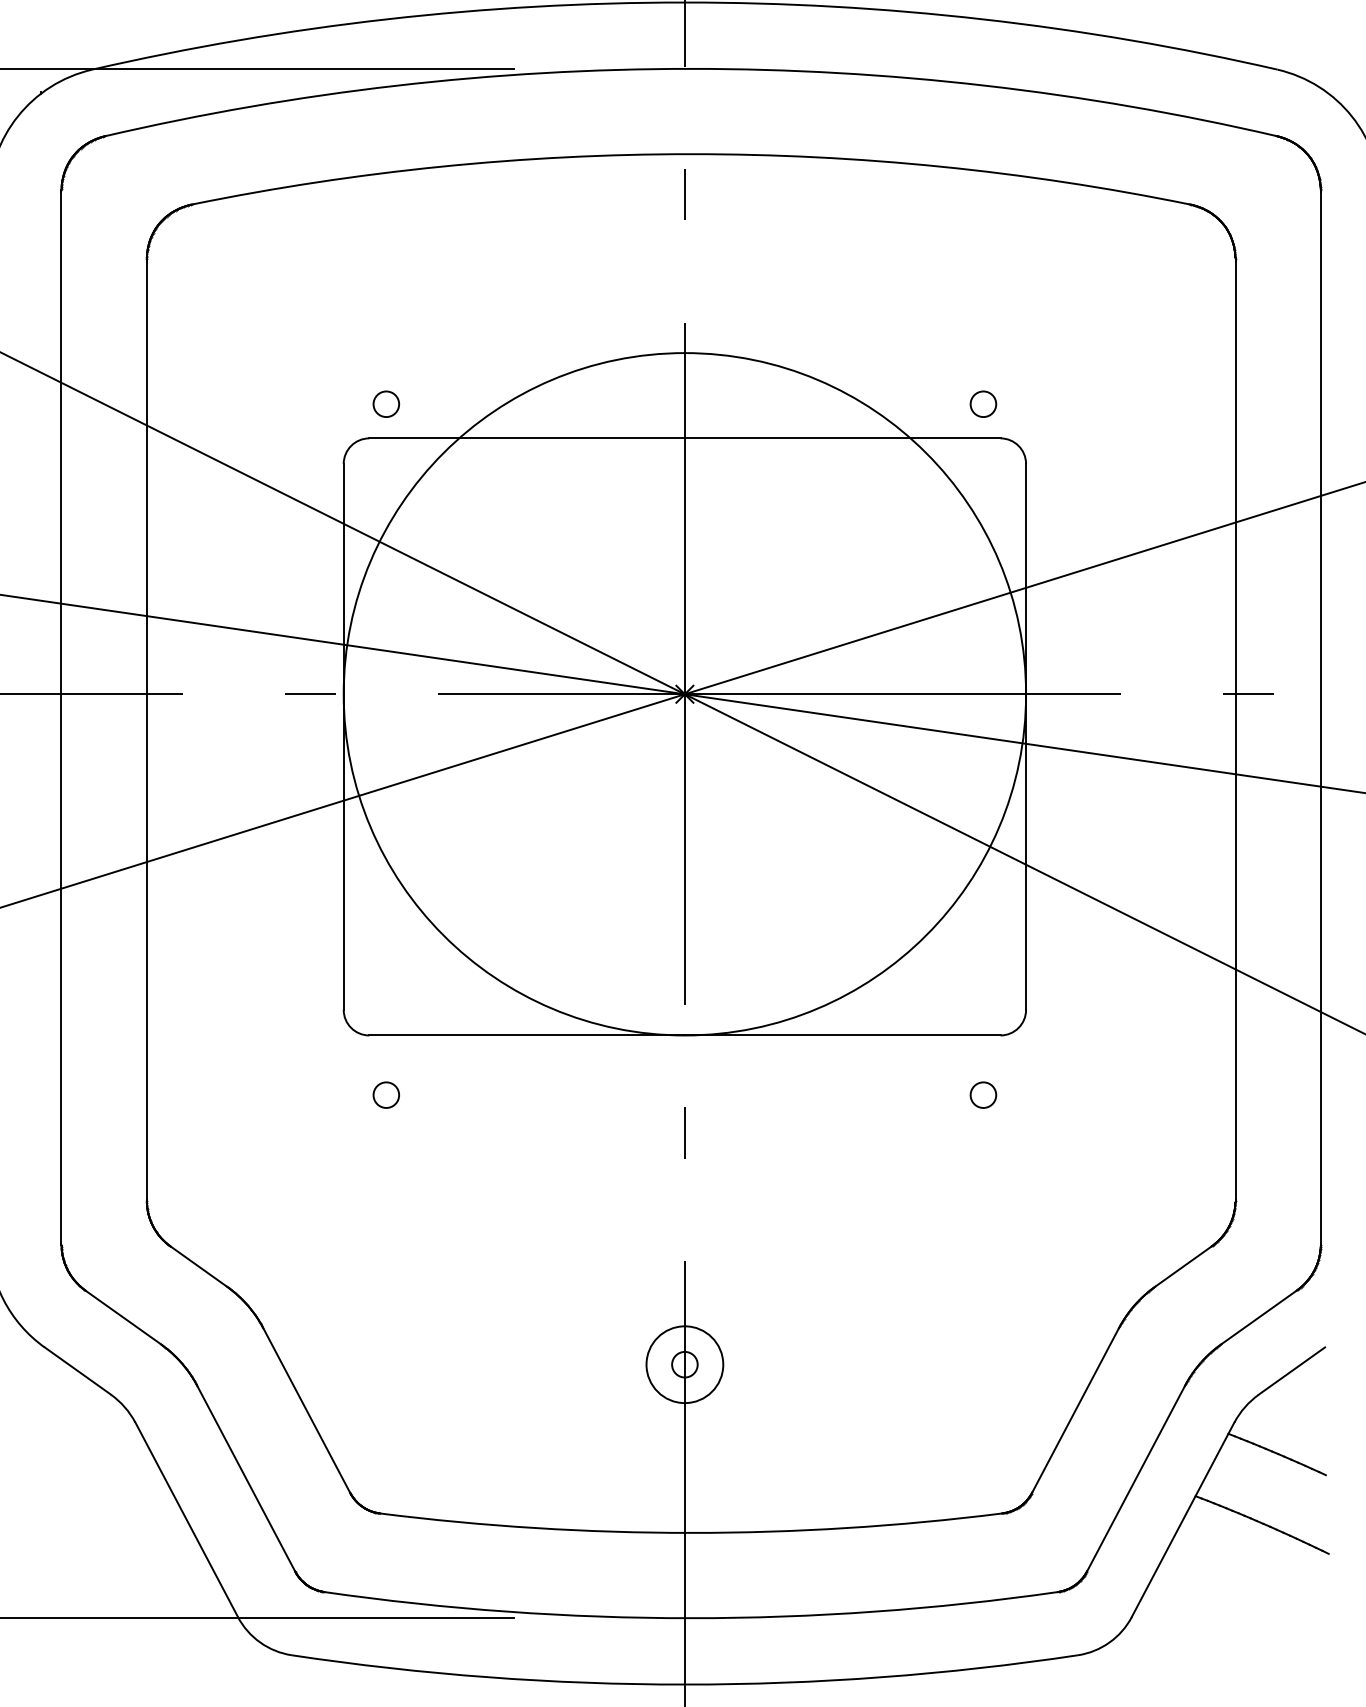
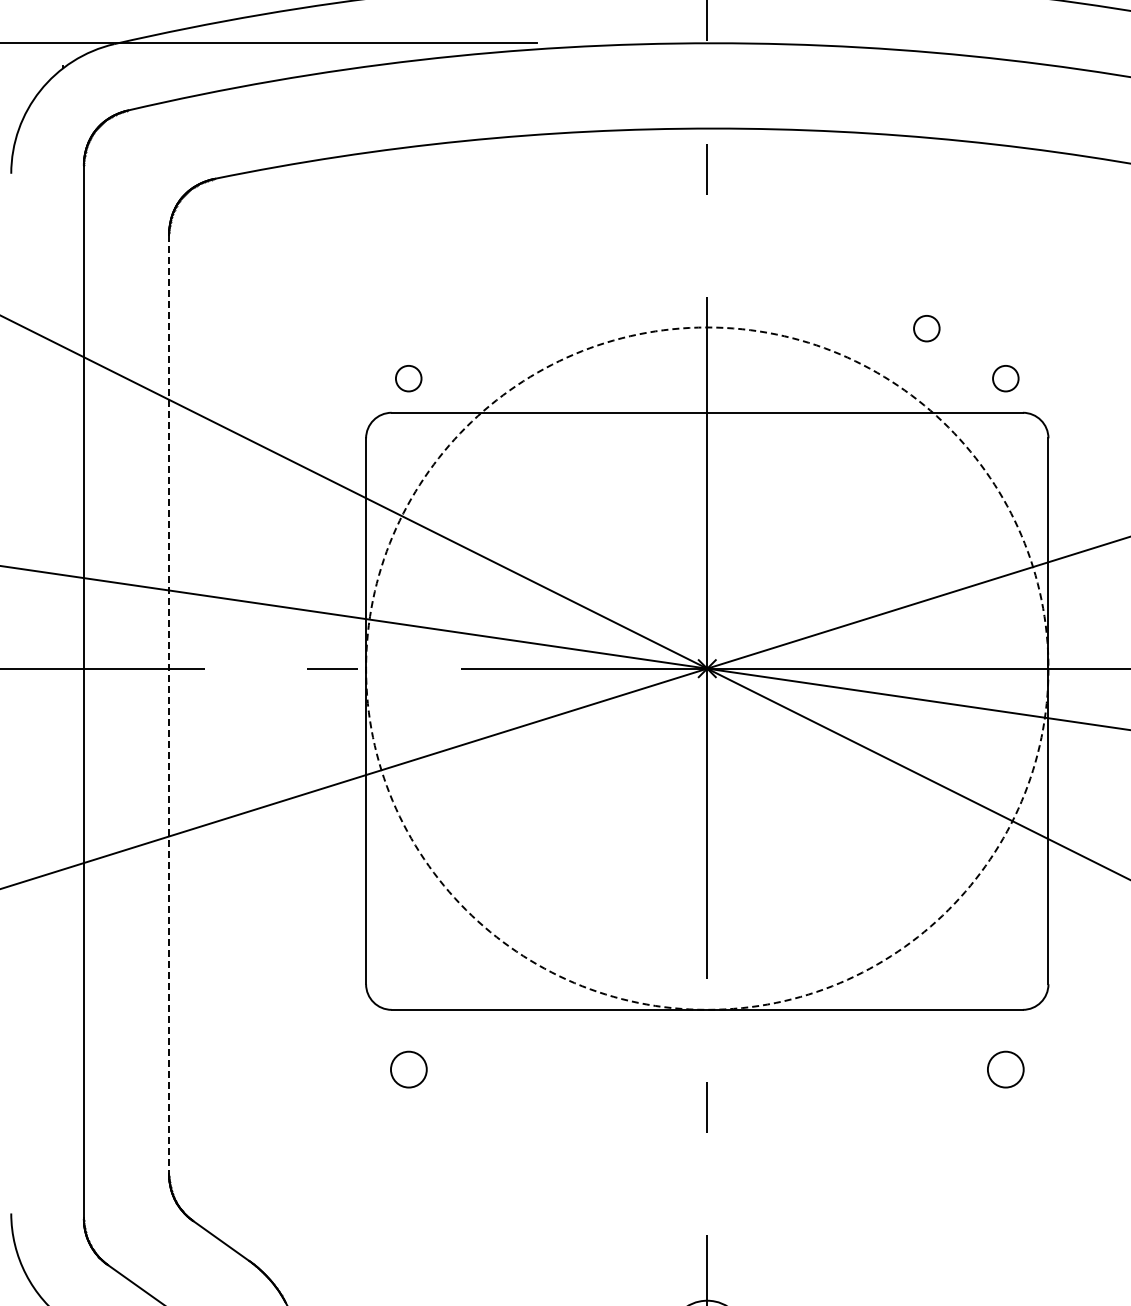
circle: (904, 353) -> (926, 327), added
circle: (684, 694) -> (706, 668), solid -> dashed
line: (146, 730) -> (168, 704), solid -> dashed
circle: (385, 1094) -> (407, 1068), size x1.4
circle: (983, 1094) -> (1005, 1068), size x1.4

